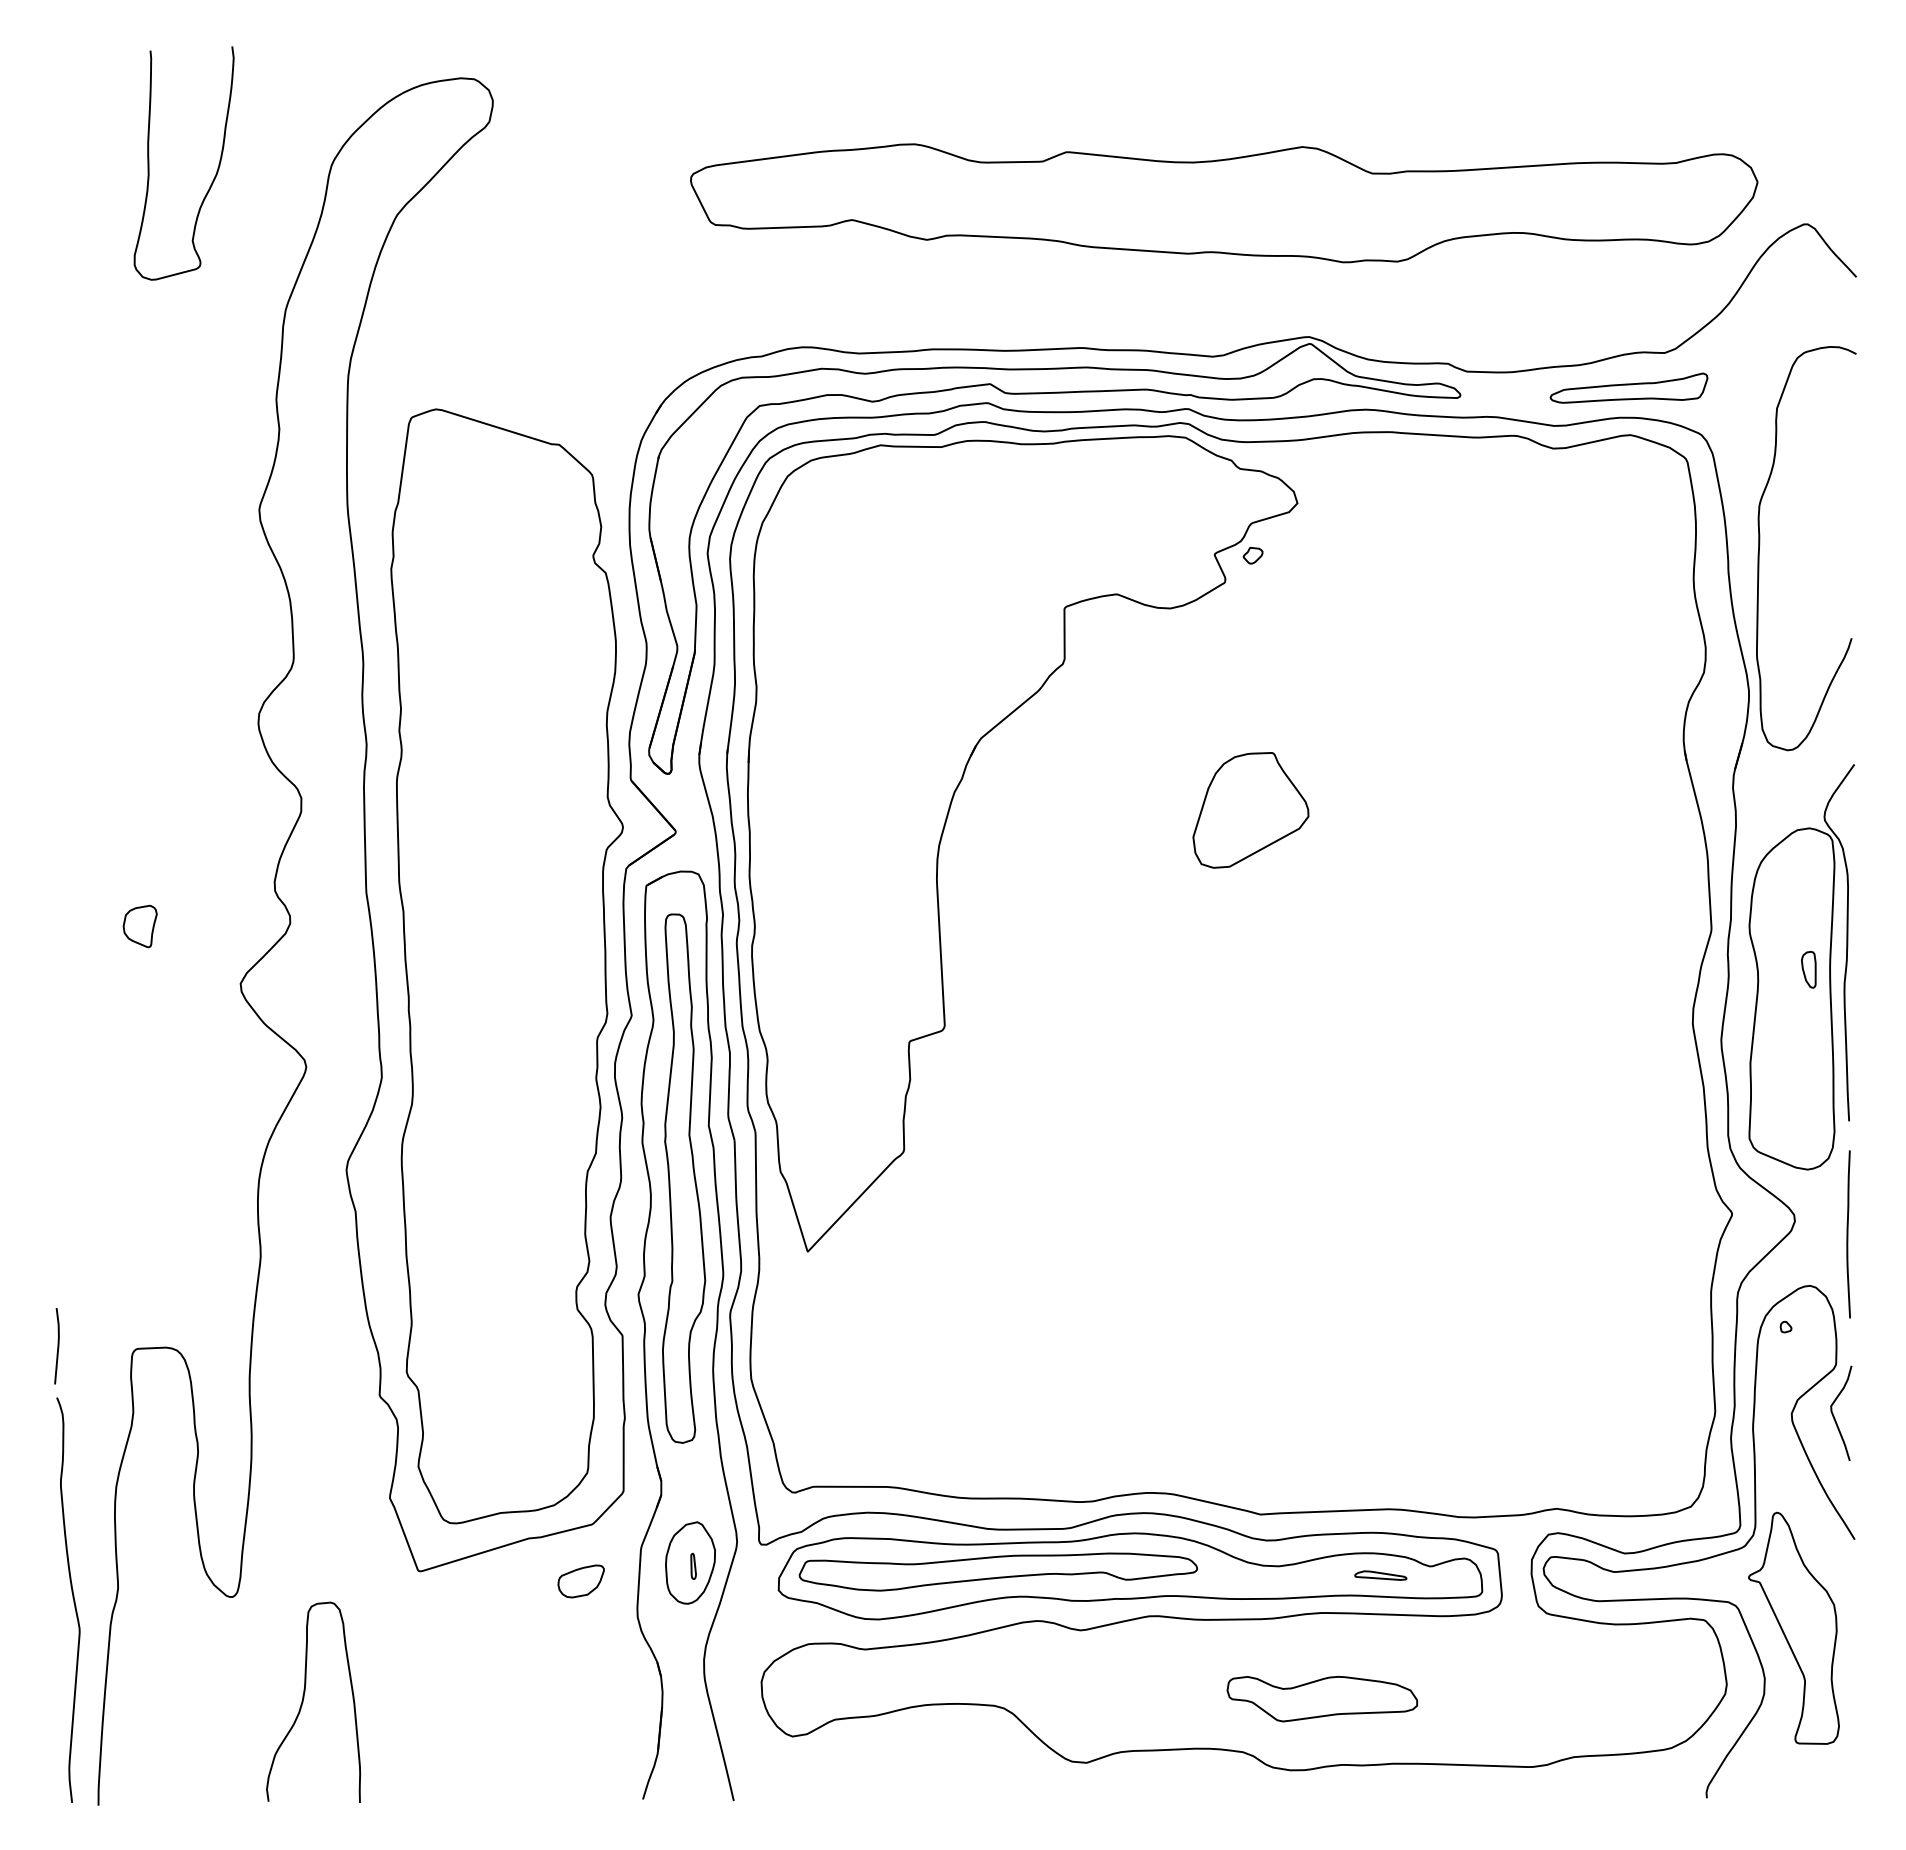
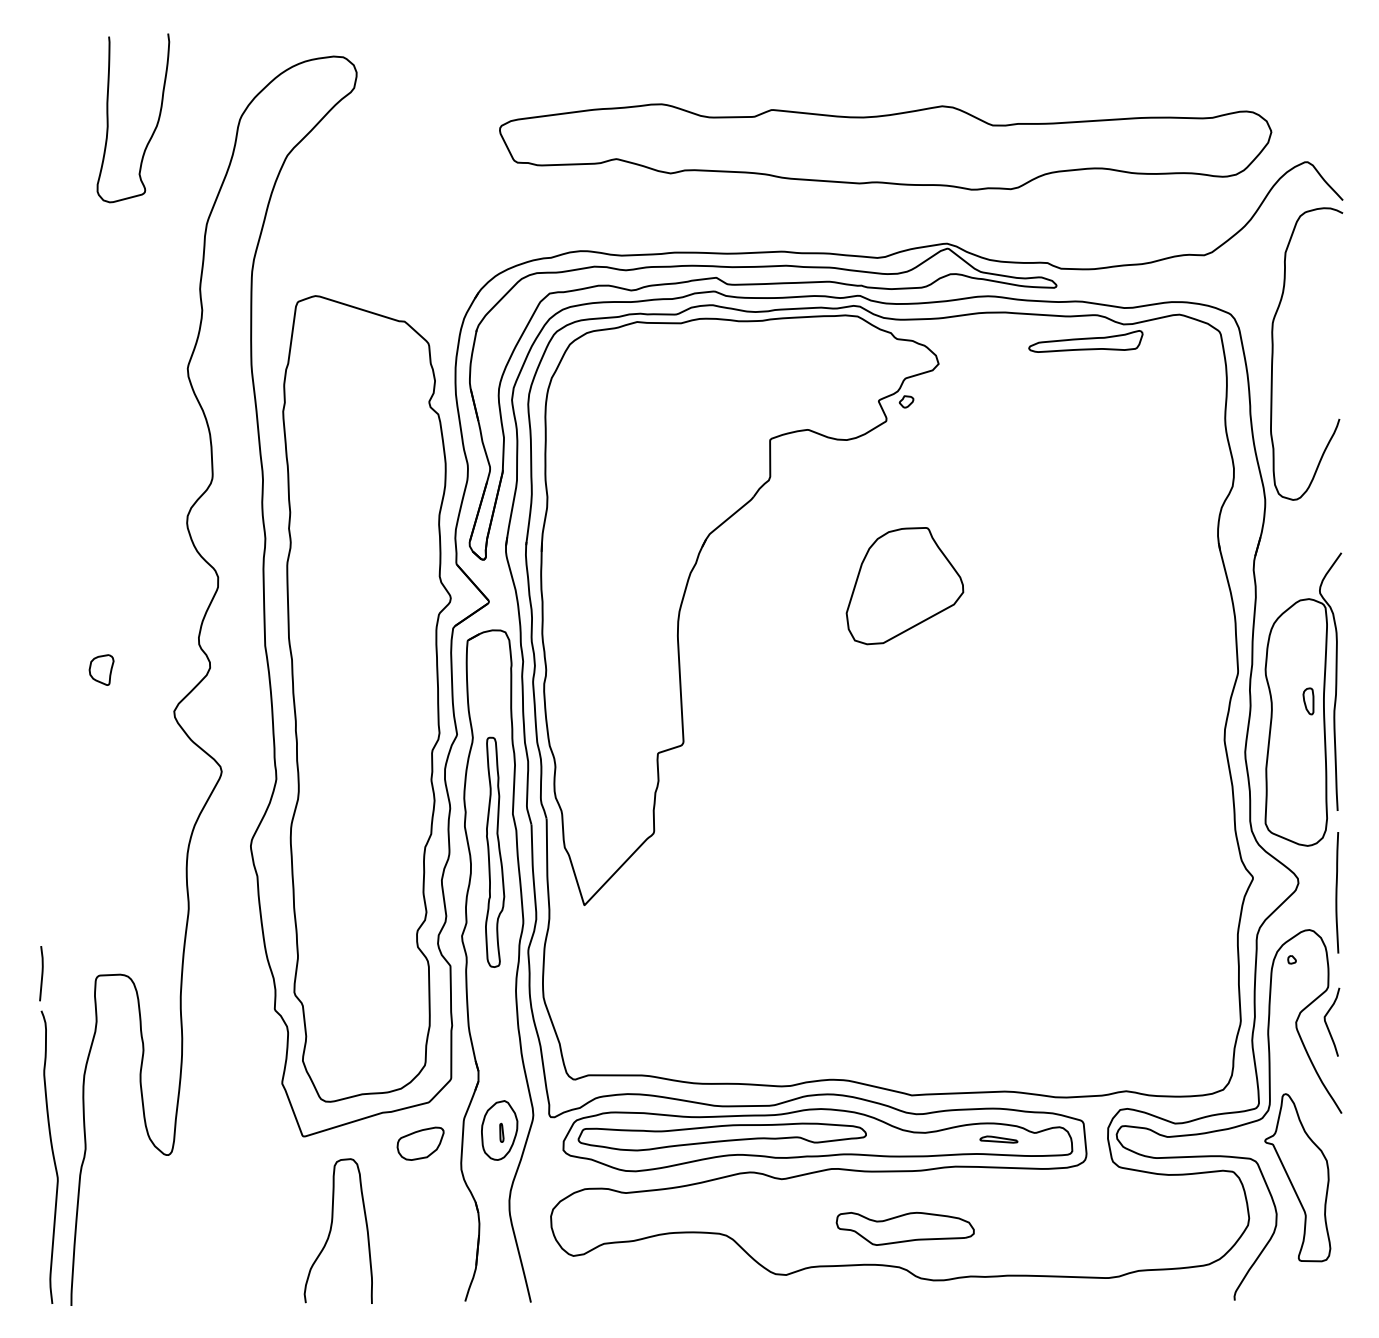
part: (1628, 387) -> (1085, 340), moved
curve: (1760, 544) -> (1273, 351), moved
part: (1250, 810) -> (904, 586), size x1.4
part: (684, 1178) -> (495, 852), size x0.6
part: (580, 1581) -> (420, 1143), size x1.4
curve: (304, 1698) -> (331, 1228), moved
part: (1322, 1699) -> (905, 1229), moved

